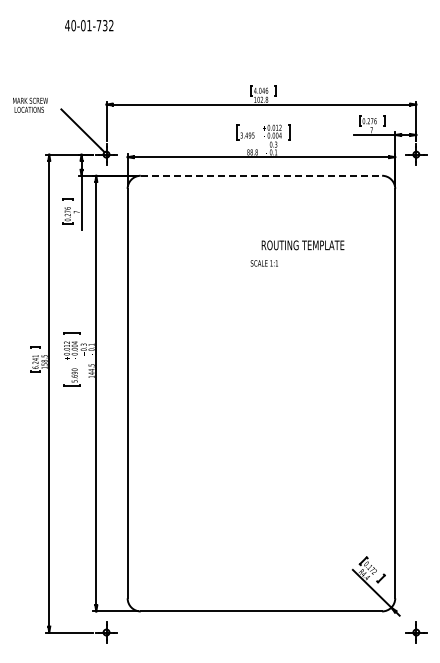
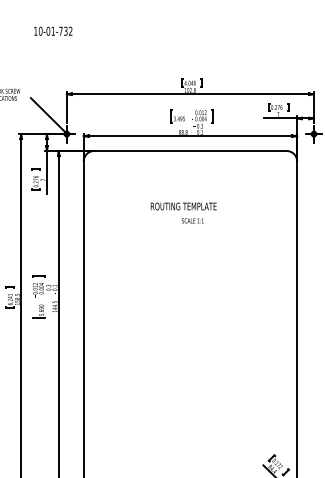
text: (67, 25) -> (35, 31), 40-01-732 -> 10-01-732
line: (261, 175) -> (190, 150), dashed -> solid
text: (302, 245) -> (183, 206), moved

